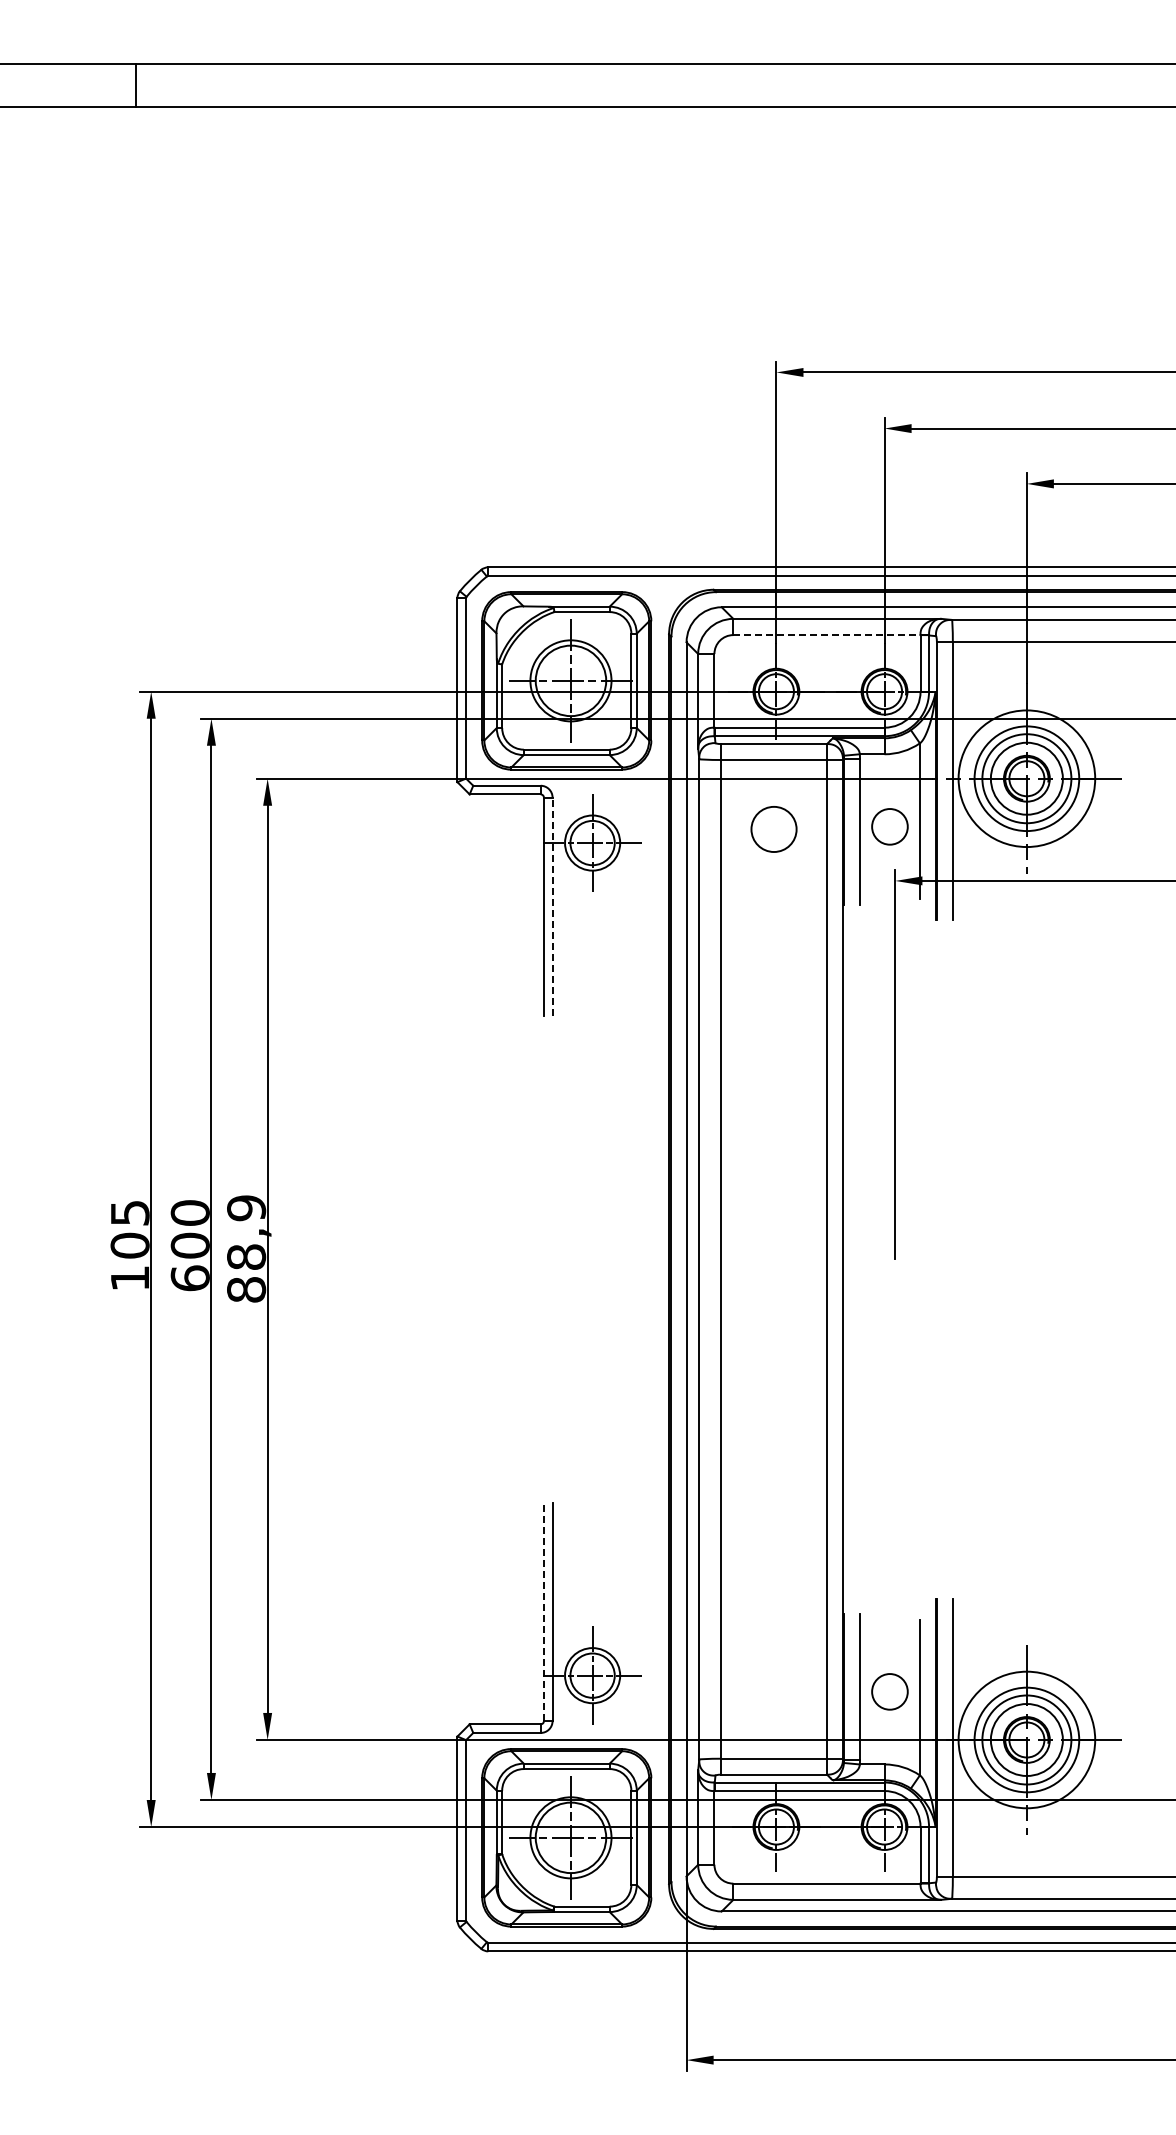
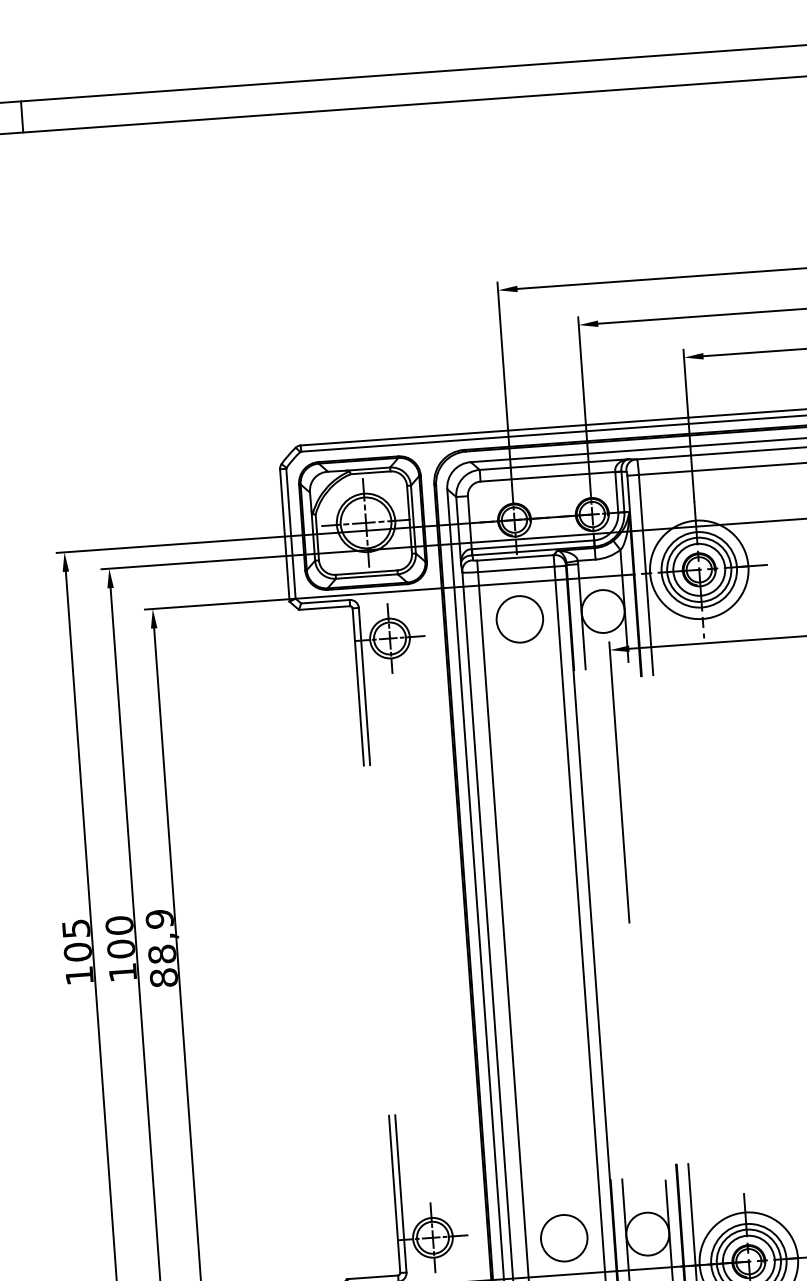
line: (826, 635) -> (547, 477), dashed -> solid
circle: (889, 826) -> (602, 611), size x1.67
circle: (773, 829) -> (519, 619), size x1.43
line: (552, 906) -> (364, 686), dashed -> solid
text: (189, 1278) -> (122, 972), 600 -> 100
line: (543, 1611) -> (394, 1194), dashed -> solid
circle: (773, 1689) -> (563, 1238), added
circle: (889, 1691) -> (647, 1233), size x1.67

